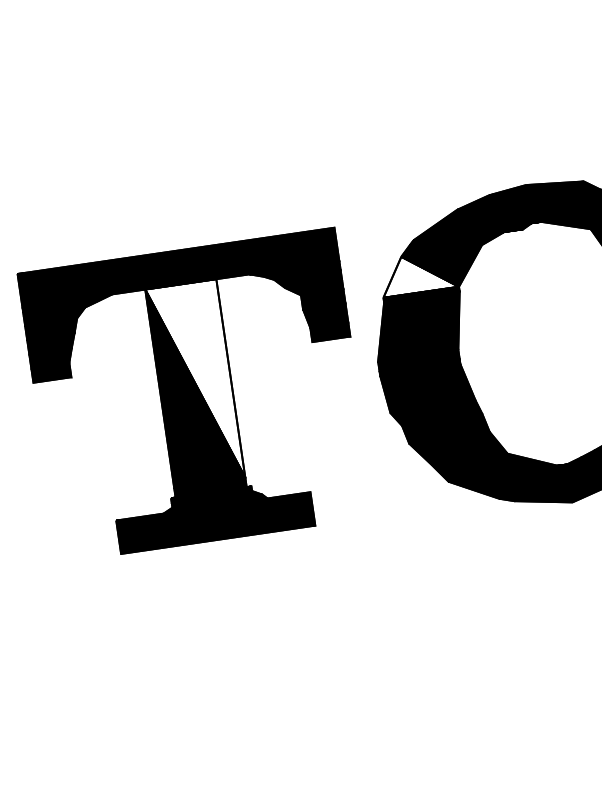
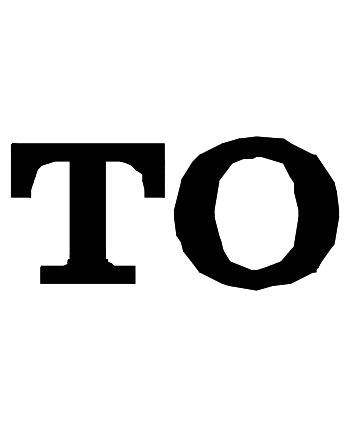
fill: (417, 273) -> (199, 171), added
fill: (194, 382) -> (87, 207), added

